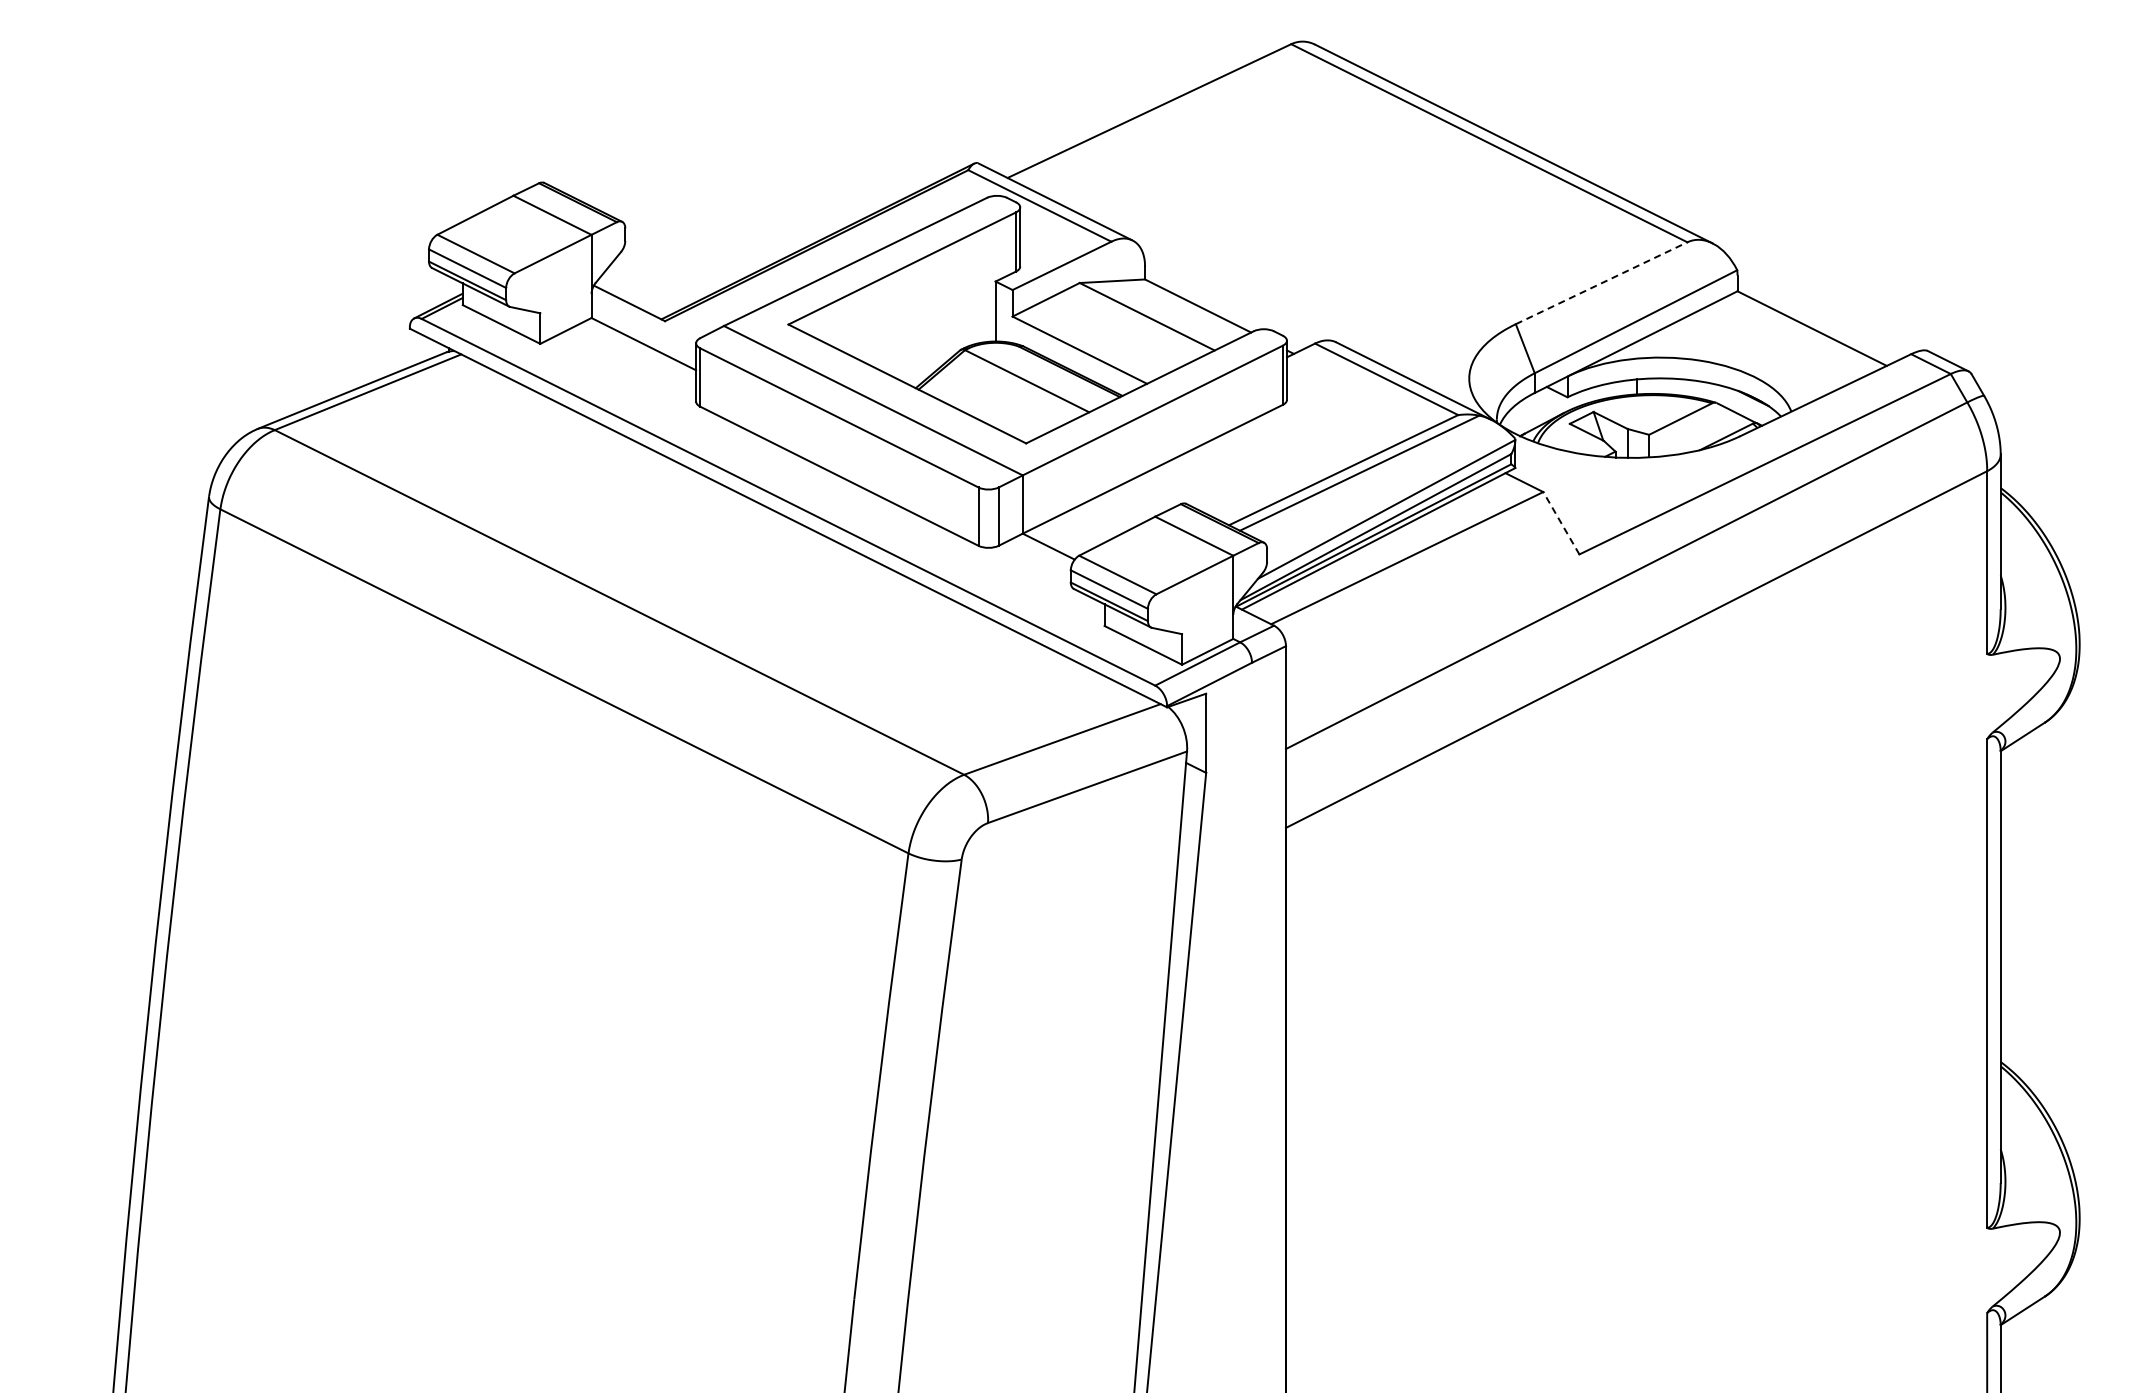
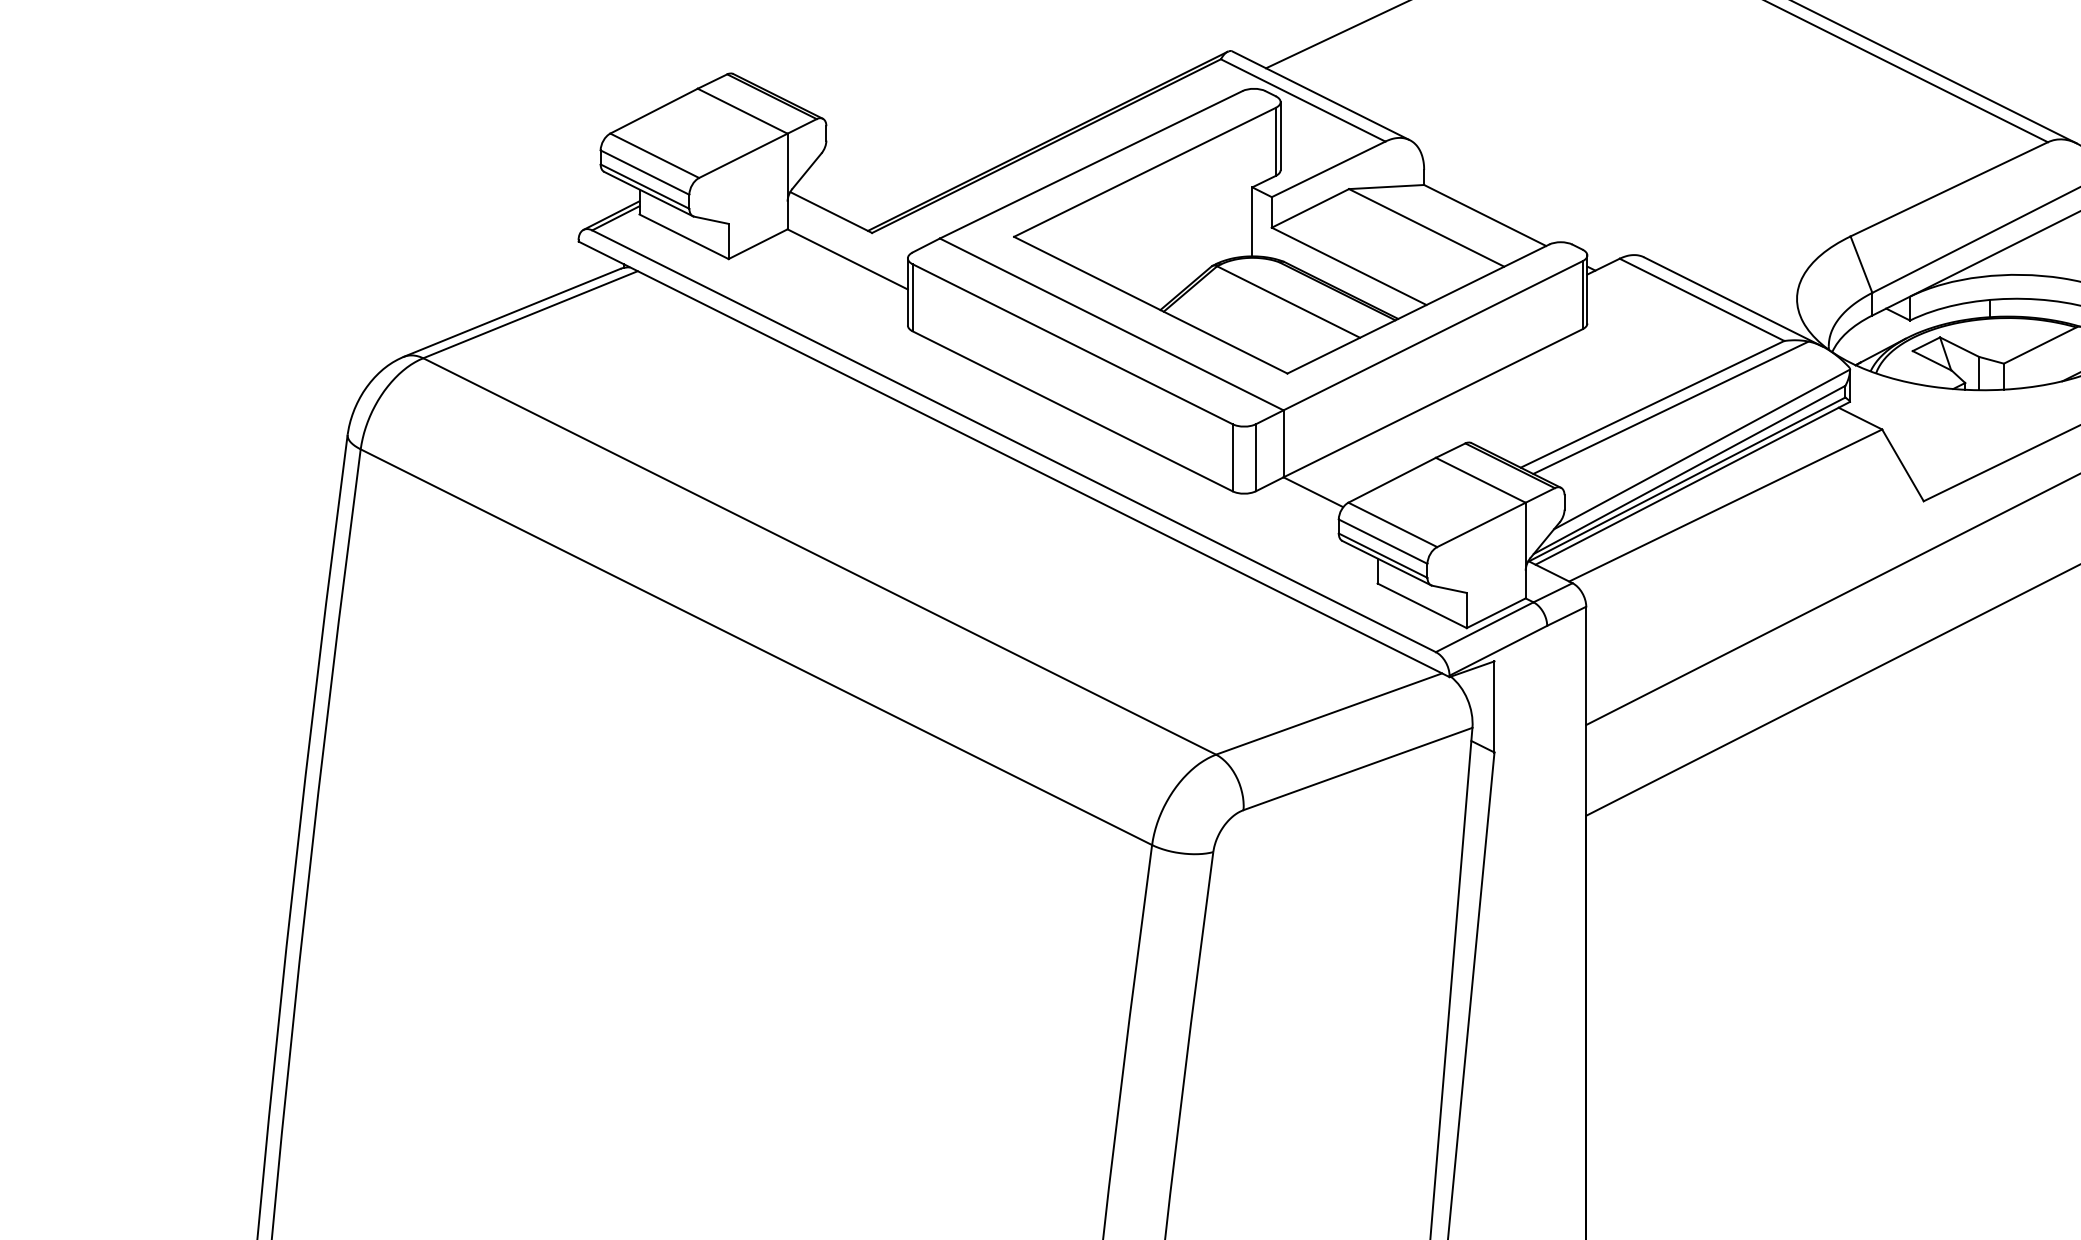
line: (1602, 283) -> (1950, 189), dashed -> solid
line: (1561, 522) -> (1903, 464), dashed -> solid

